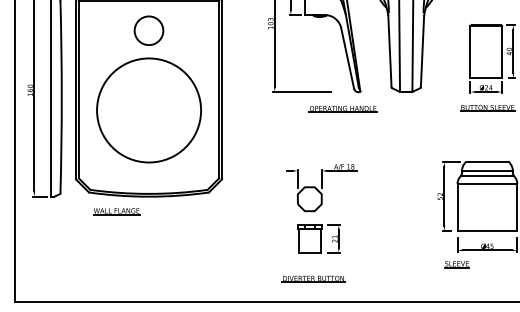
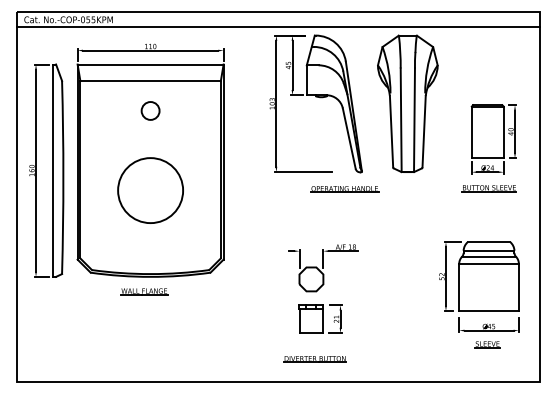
circle: (148, 30) -> (150, 110), size x0.62
circle: (148, 110) -> (150, 190), size x0.62
part: (116, 211) -> (144, 291), moved
part: (456, 264) -> (487, 344), moved

